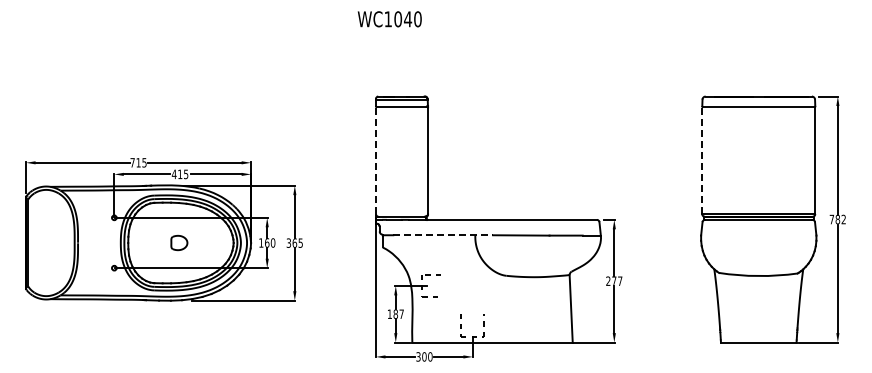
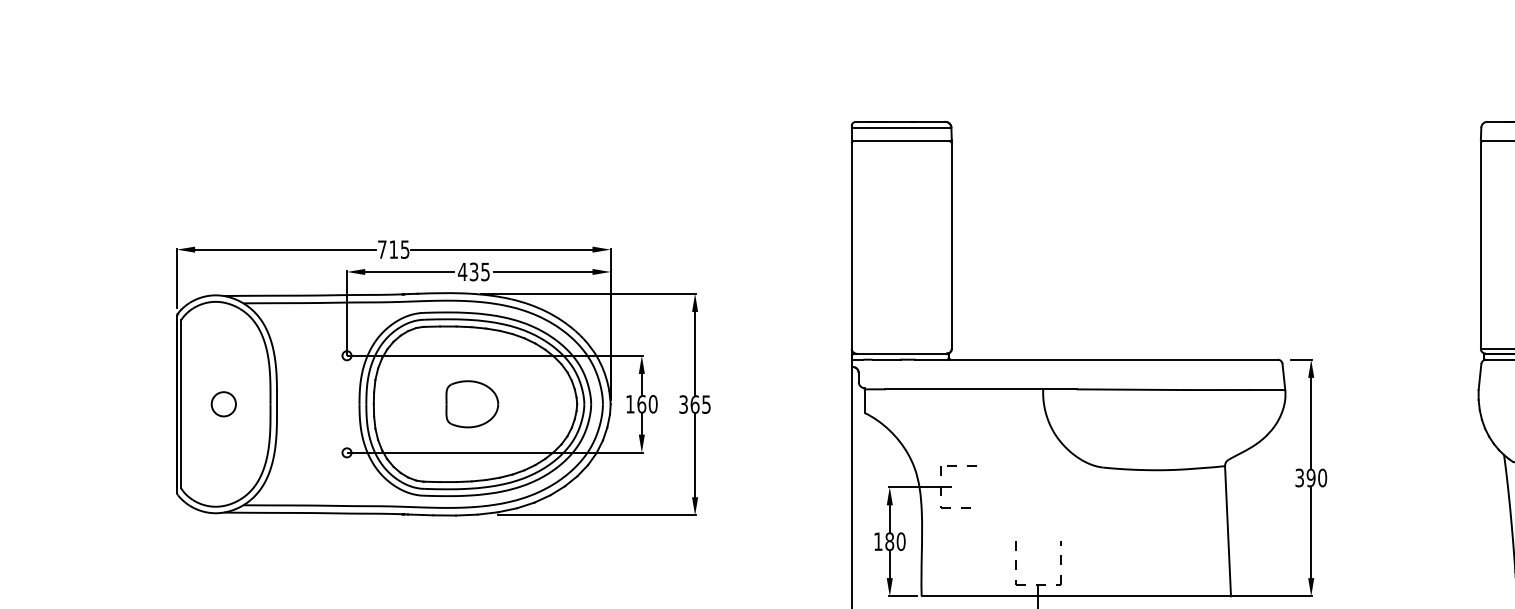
line: (376, 161) -> (852, 247), dashed -> solid
line: (702, 161) -> (1481, 247), dashed -> solid
text: (180, 174) -> (474, 272), 415 -> 435
line: (443, 235) -> (981, 389), dashed -> solid
circle: (50, 242) -> (223, 403), added
part: (179, 242) -> (472, 403), size x1.67
text: (614, 280) -> (1311, 476), 277 -> 390
text: (401, 314) -> (900, 542), 187 -> 180

